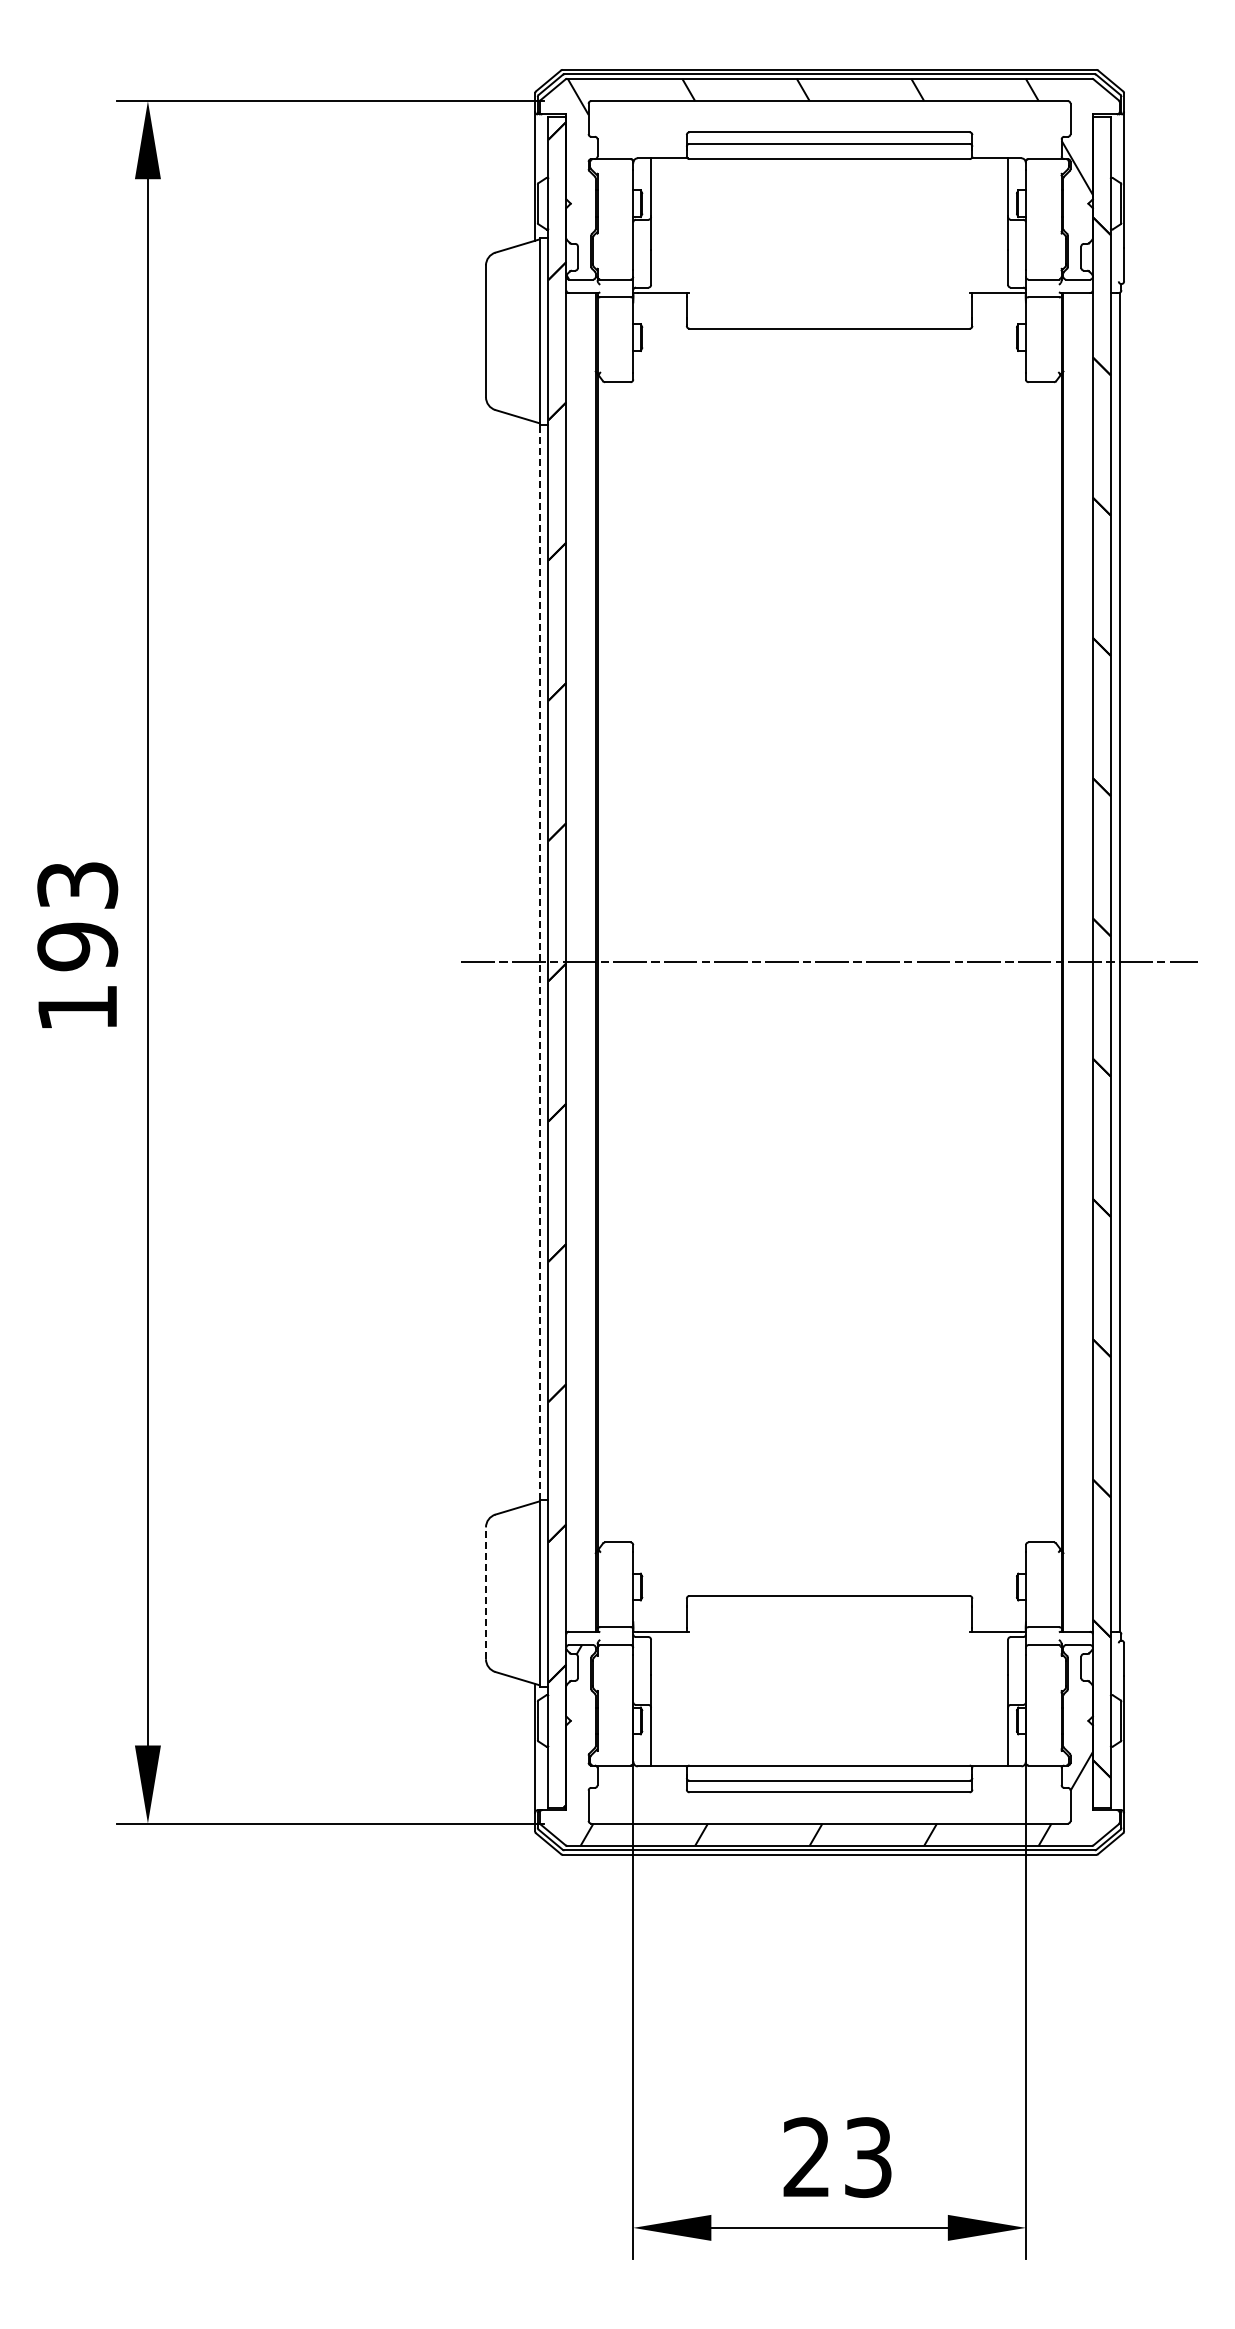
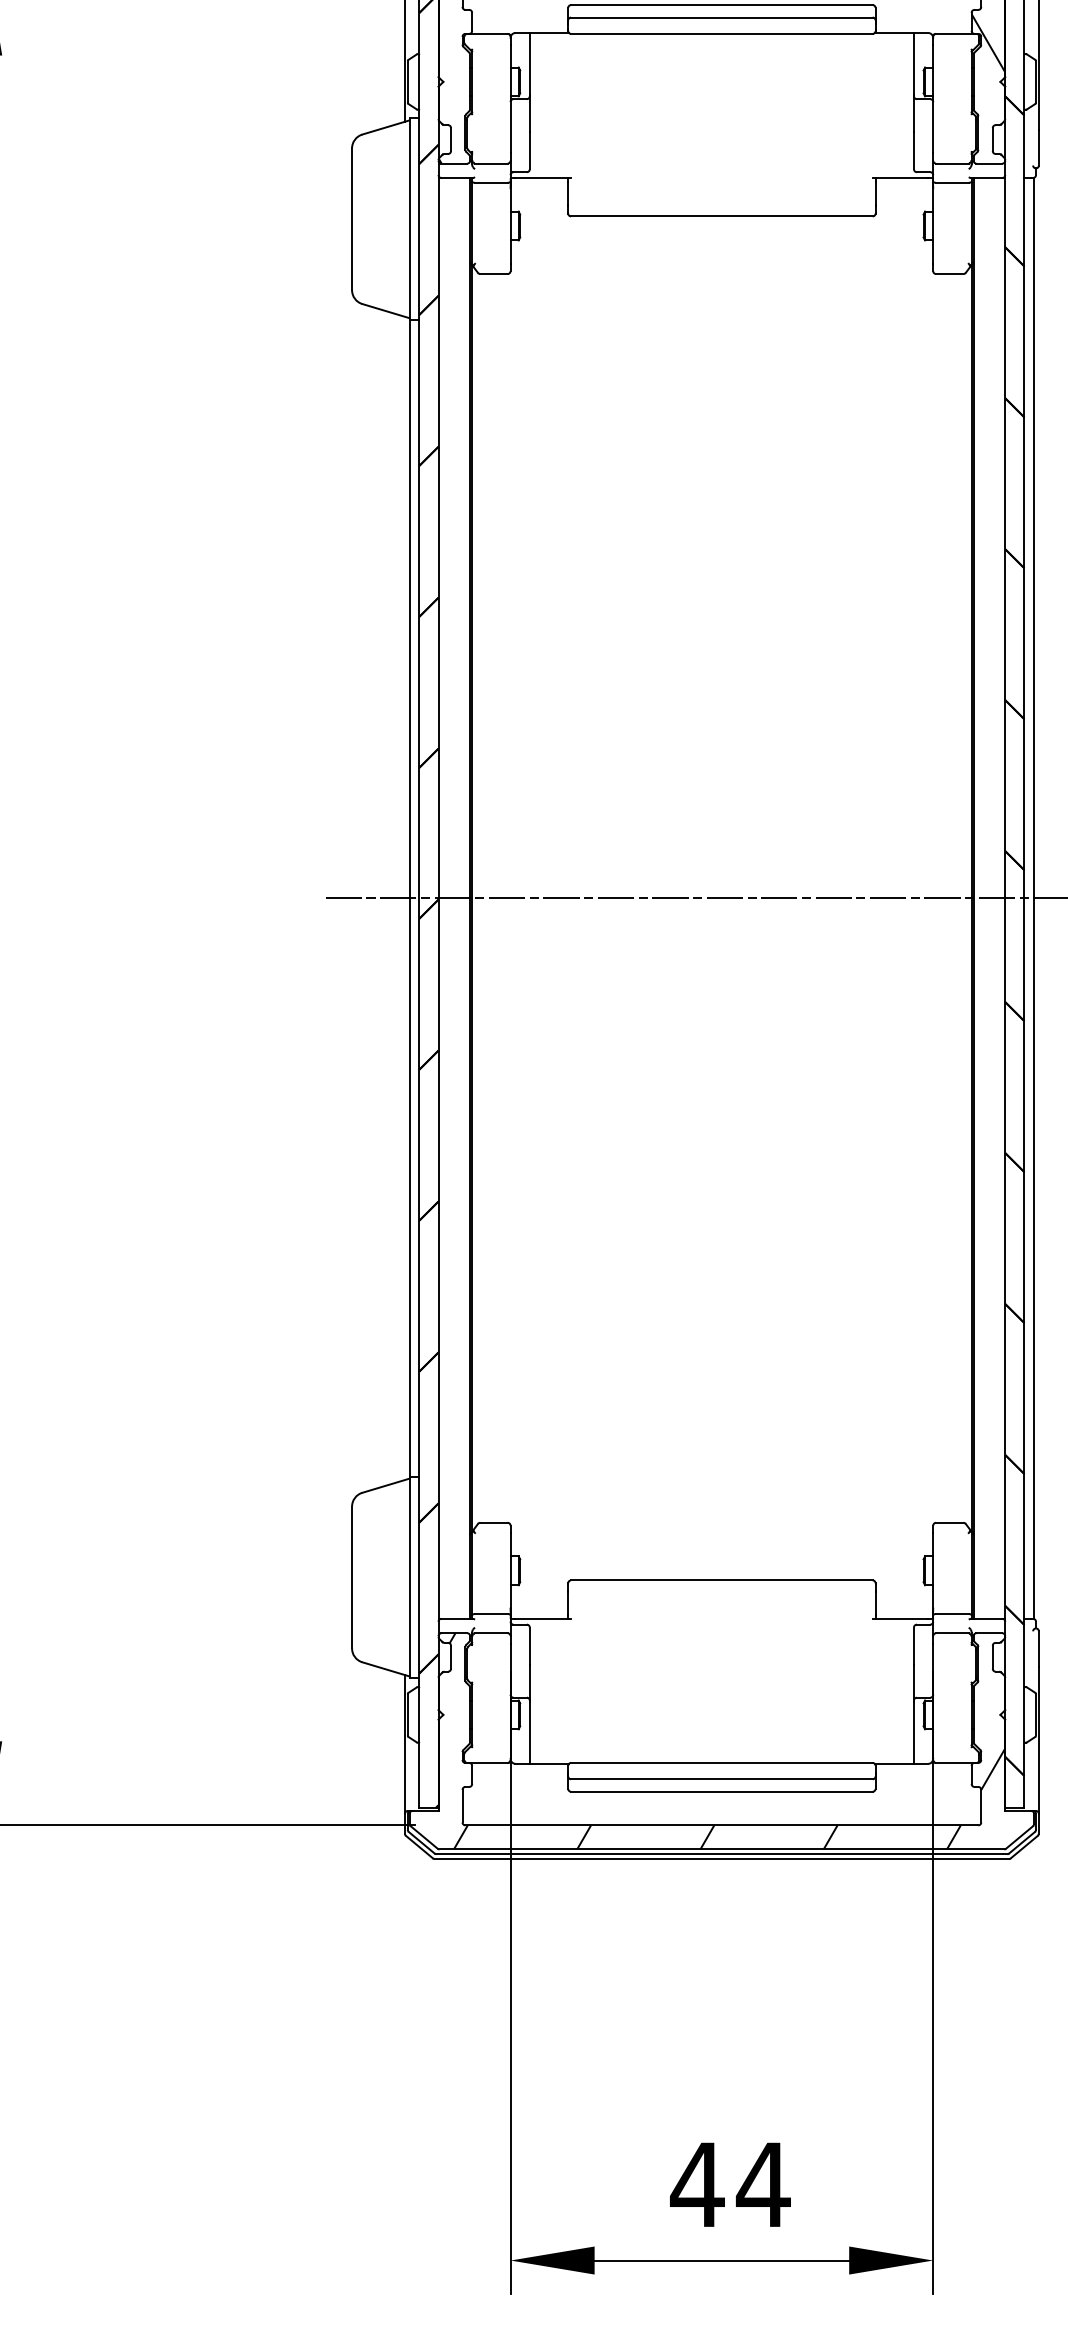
line: (539, 961) -> (409, 897), dashed -> solid
line: (486, 1593) -> (352, 1577), dashed -> solid
text: (837, 2157) -> (730, 2184), 23 -> 44

